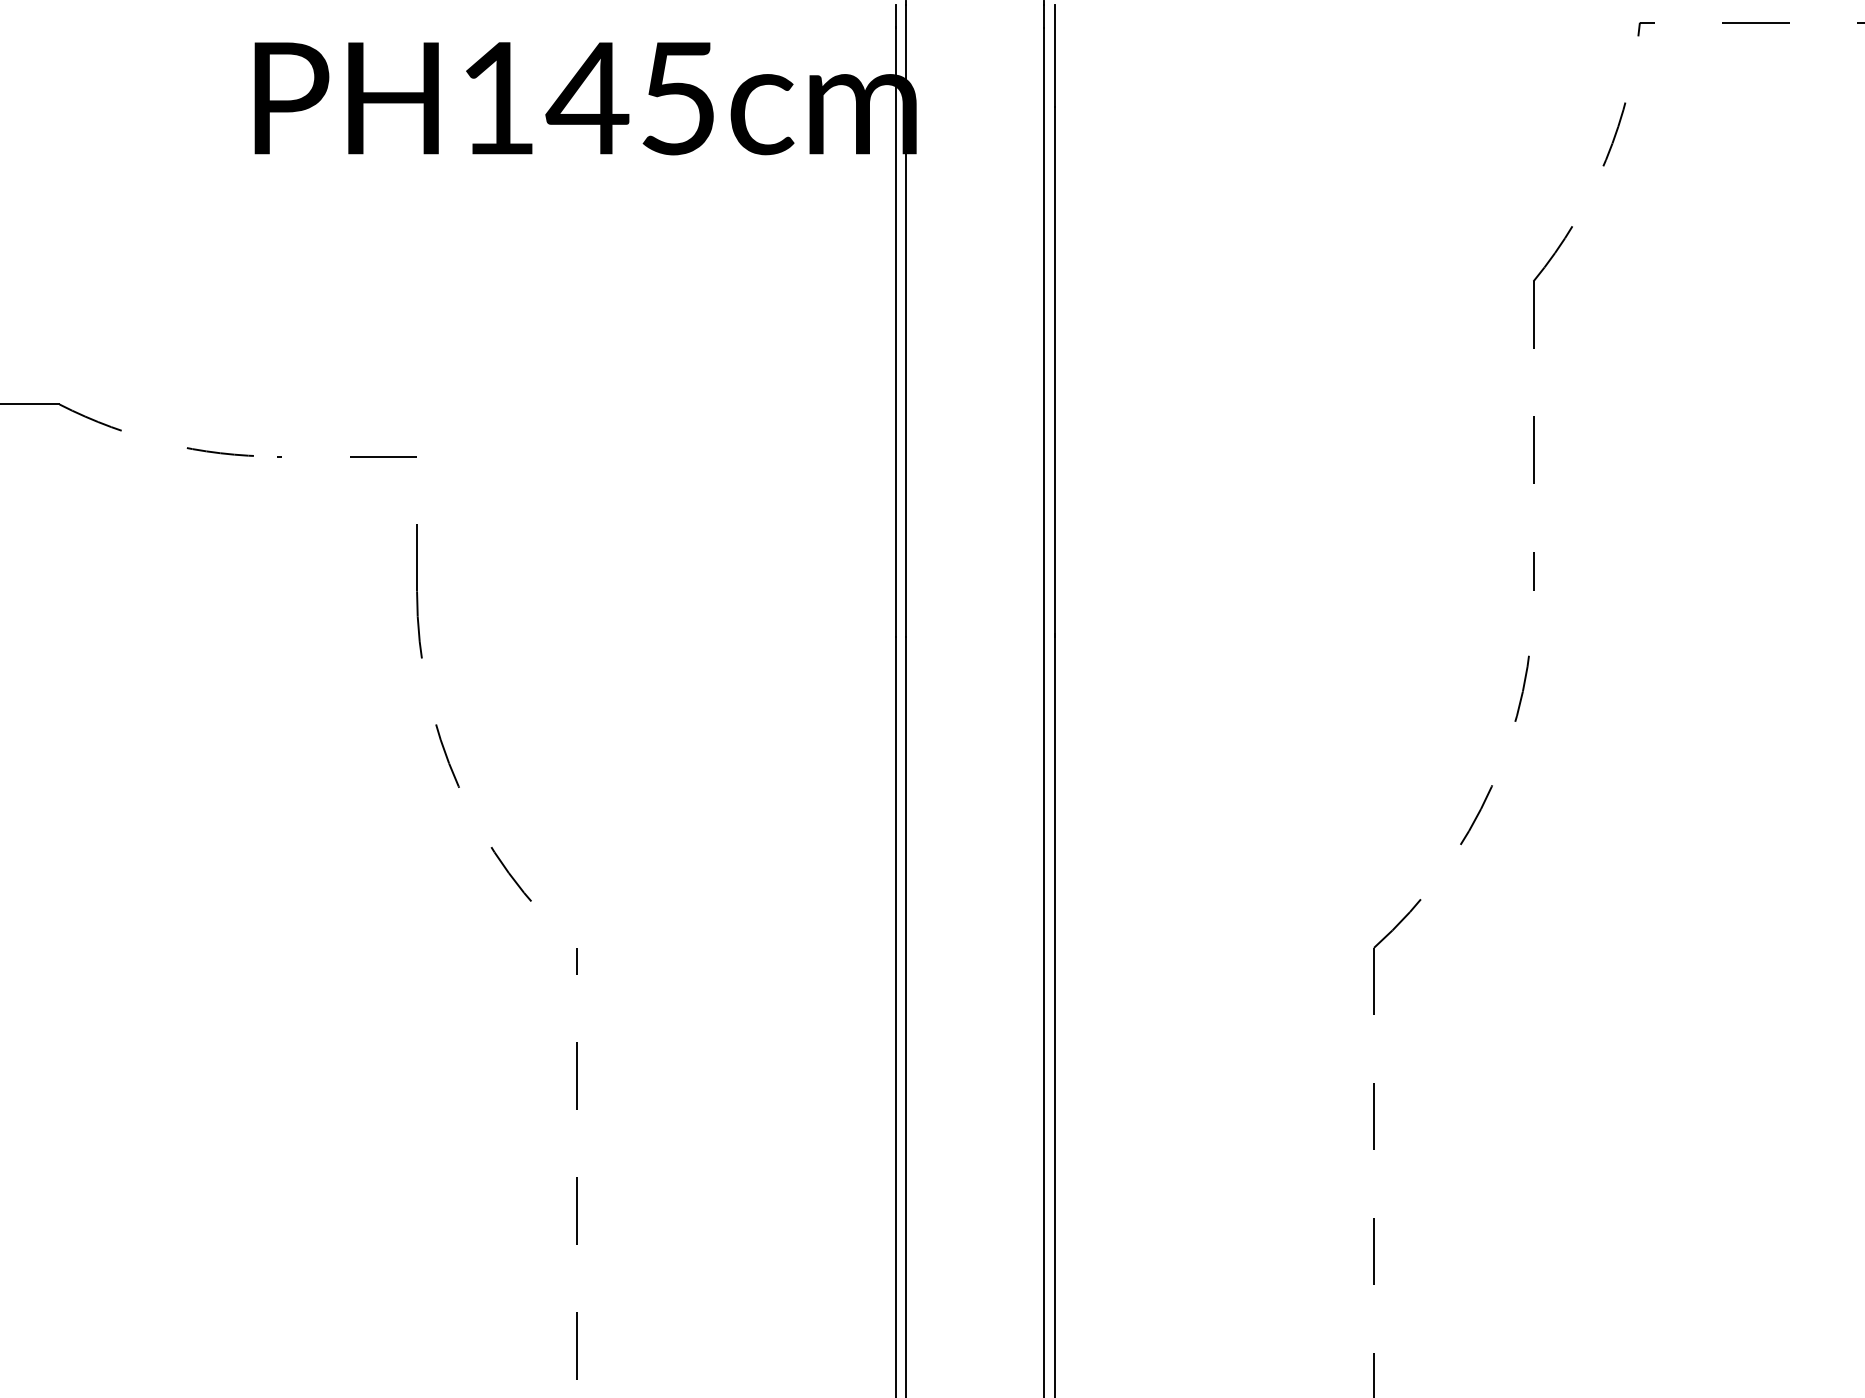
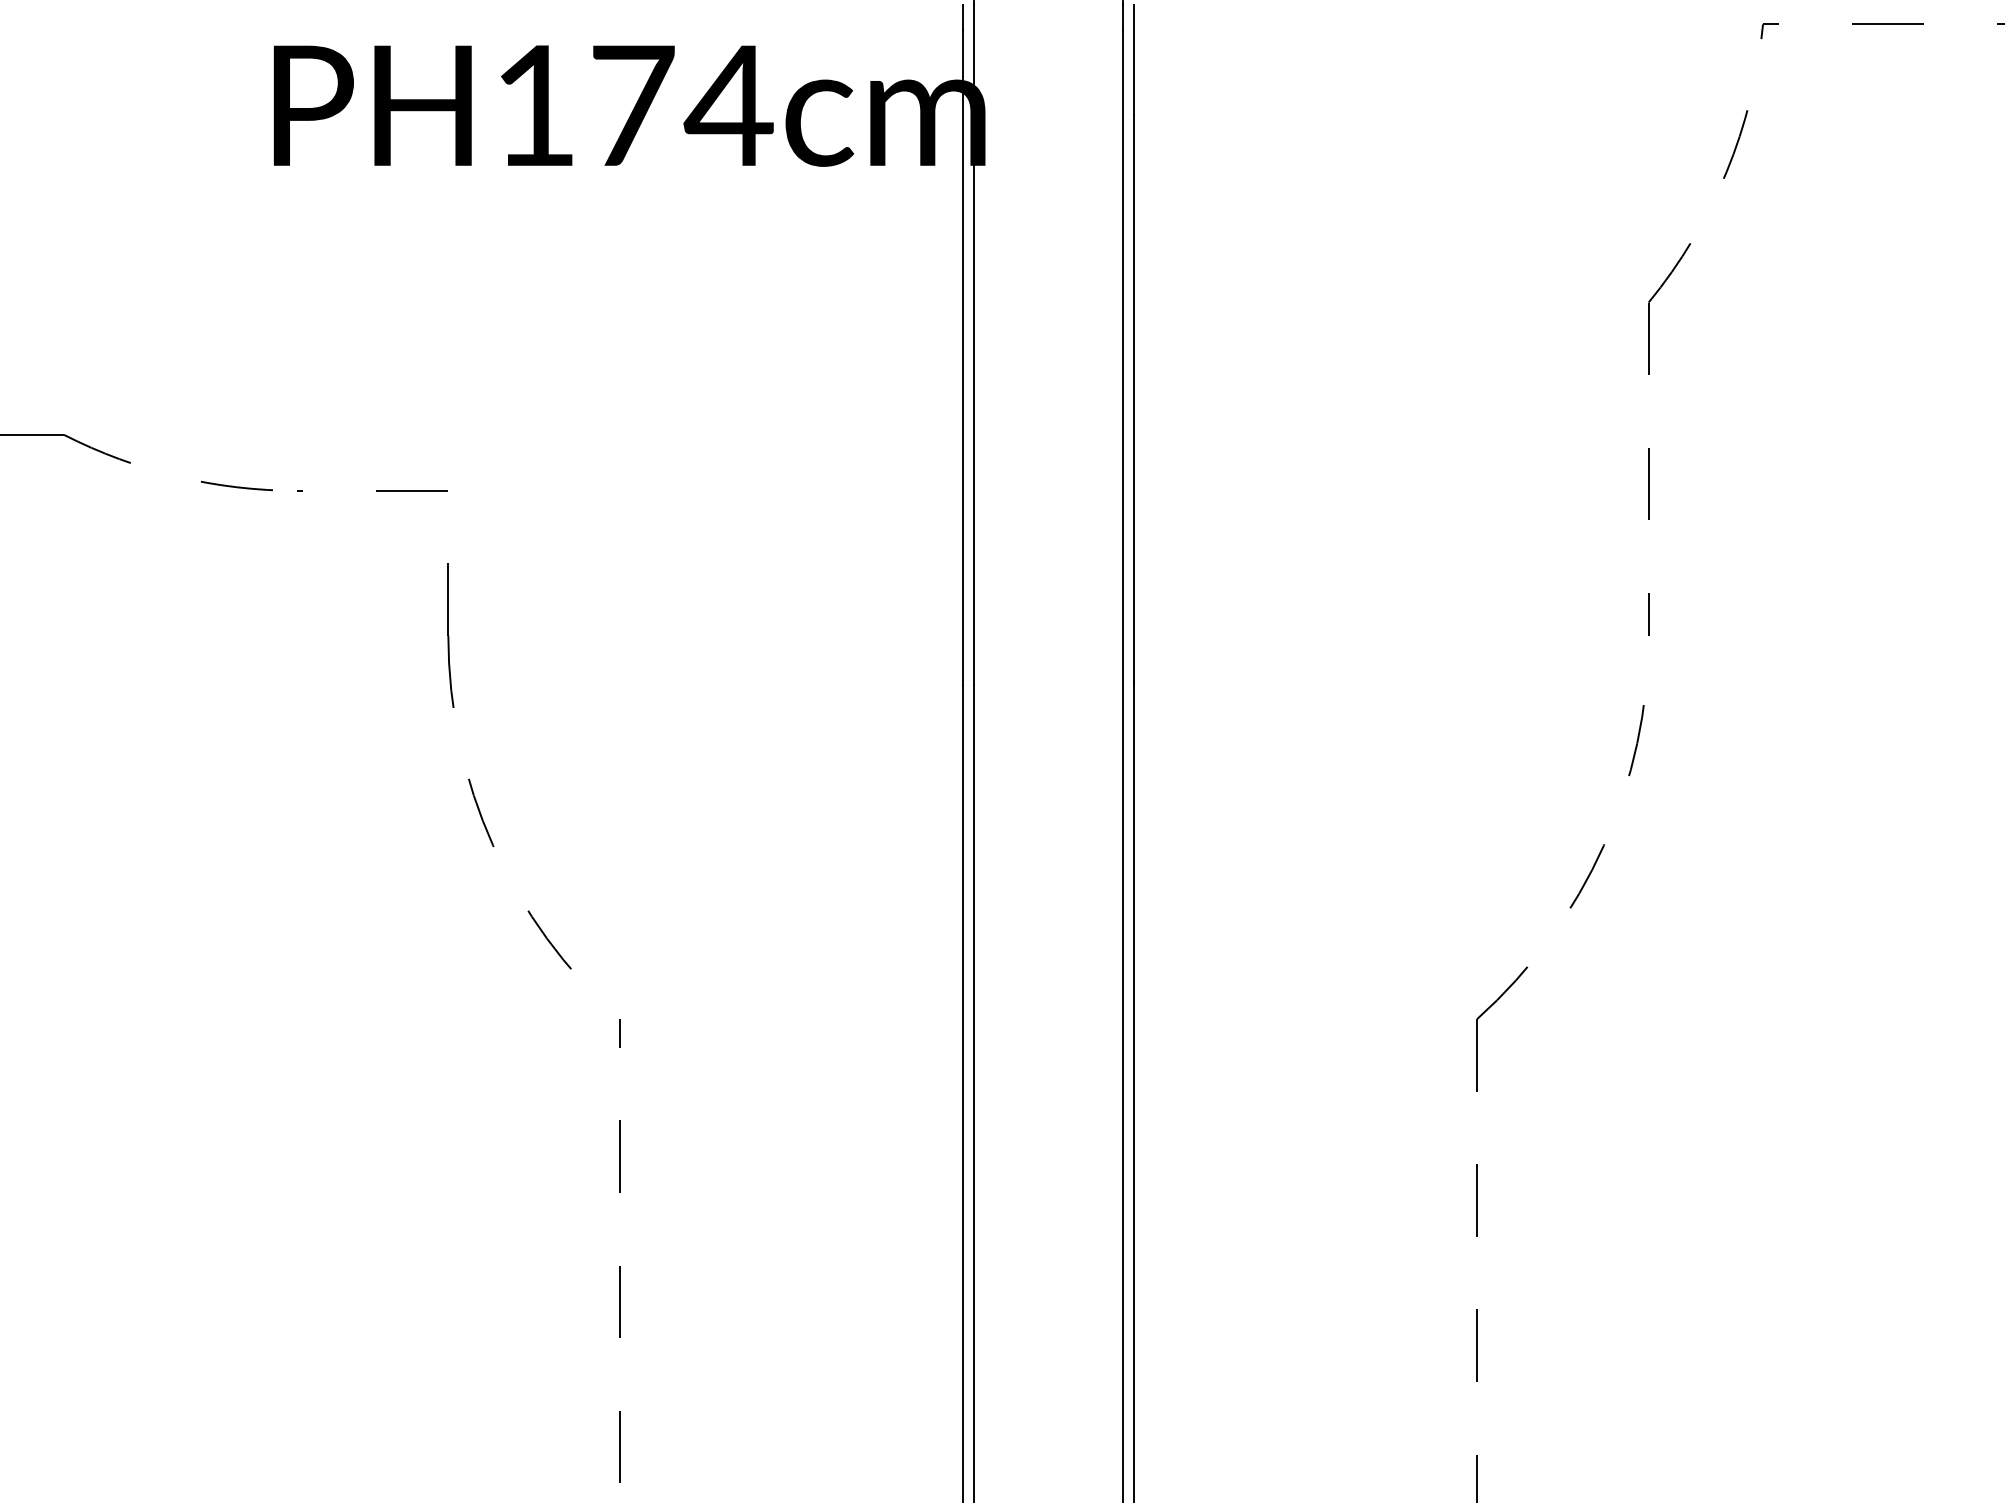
text: (632, 98) -> (679, 105), PH145cm -> PH174cm

